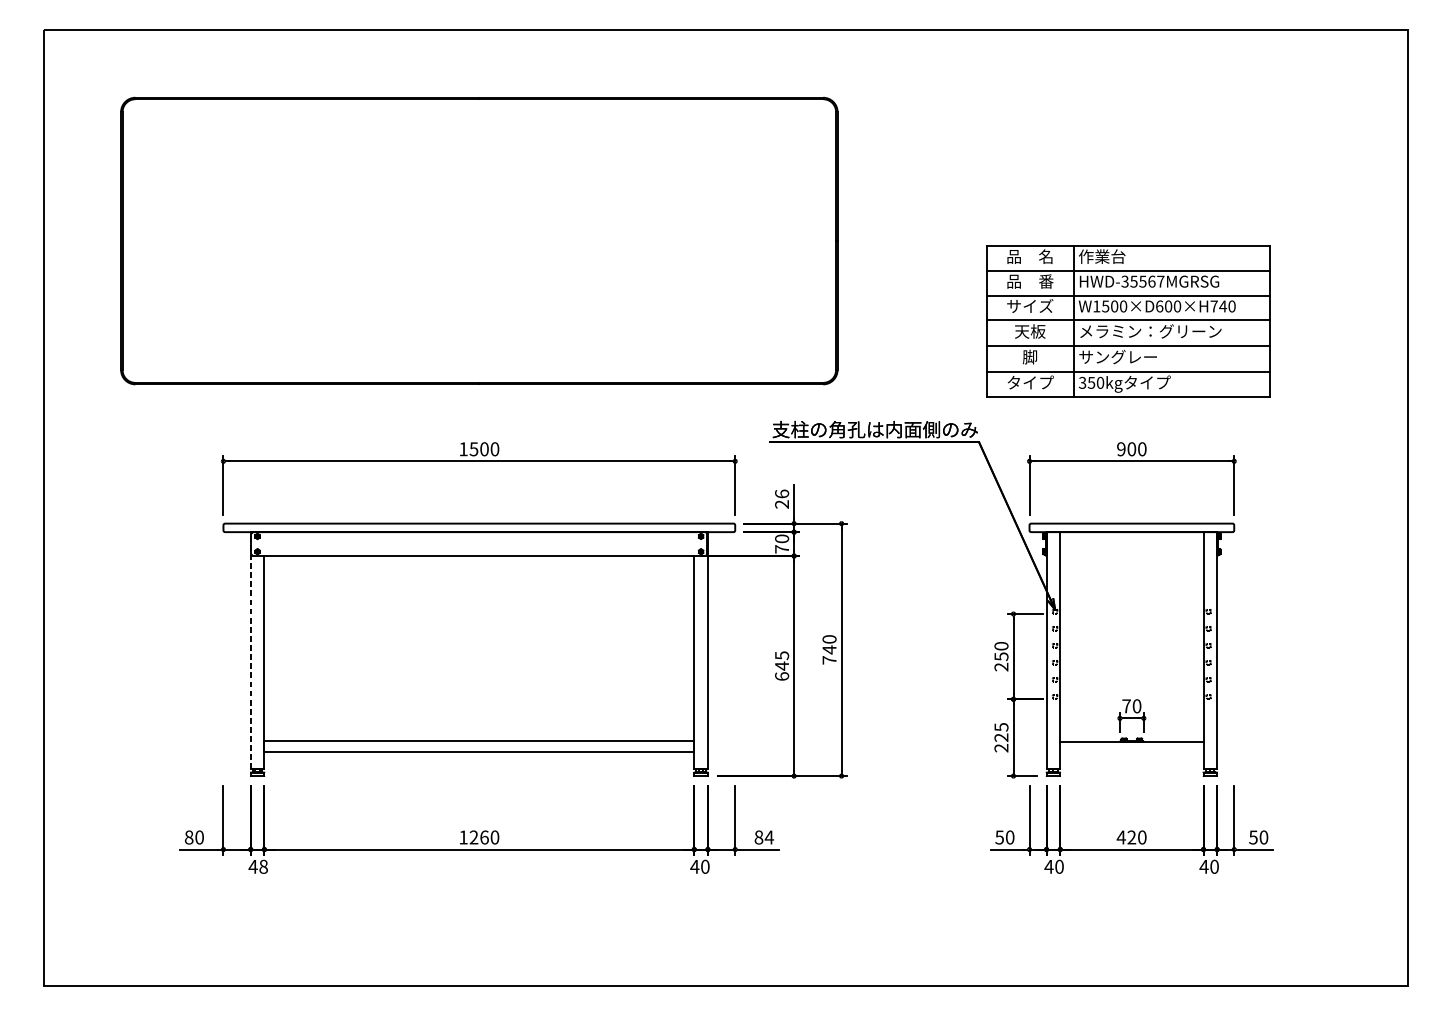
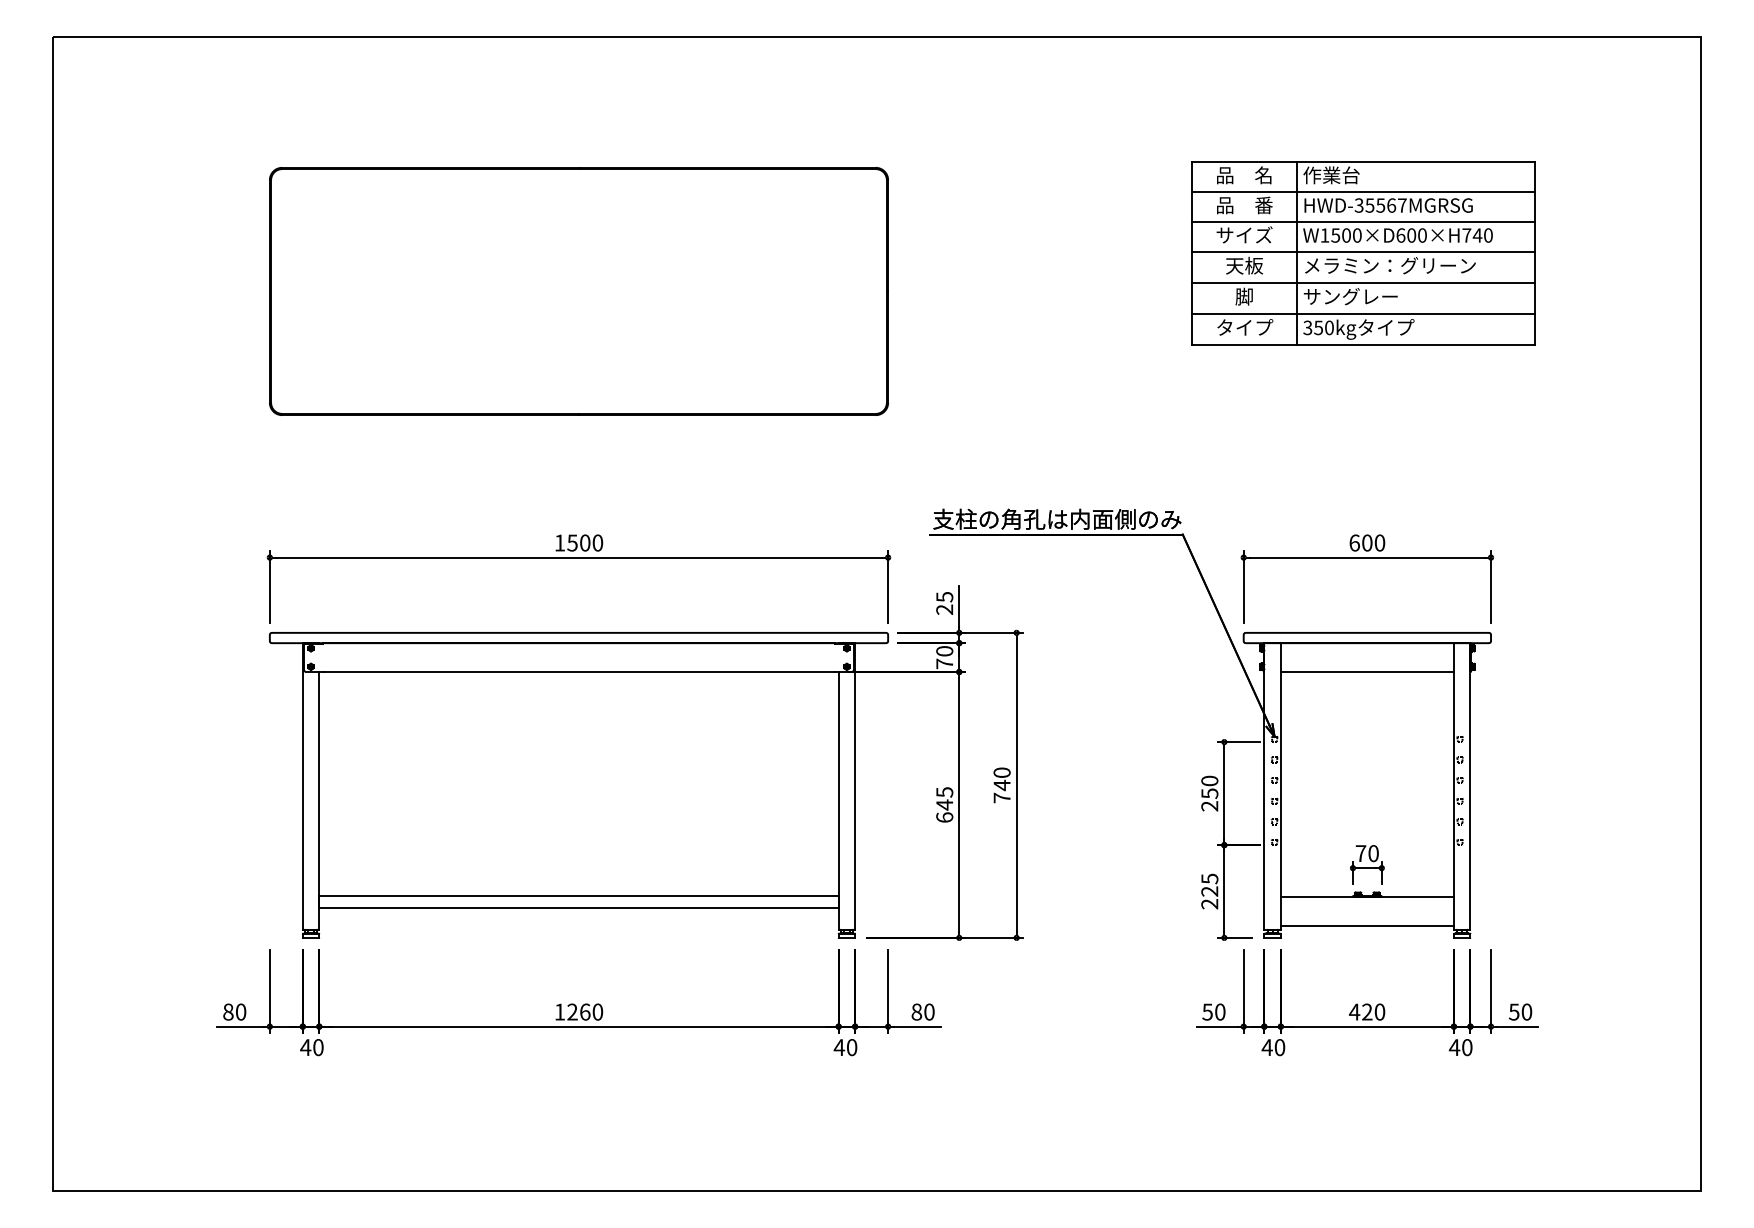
part: (478, 241) -> (578, 291), size x0.71
part: (1128, 321) -> (1363, 253), moved
text: (1121, 448) -> (1354, 542), 900 -> 600
text: (781, 493) -> (944, 596), 26 -> 25
line: (1131, 556) -> (1366, 672), added
line: (250, 649) -> (302, 785), dashed -> solid
line: (1131, 765) -> (1366, 925), added
text: (769, 837) -> (929, 1011), 84 -> 80
text: (263, 866) -> (318, 1047), 48 -> 40

